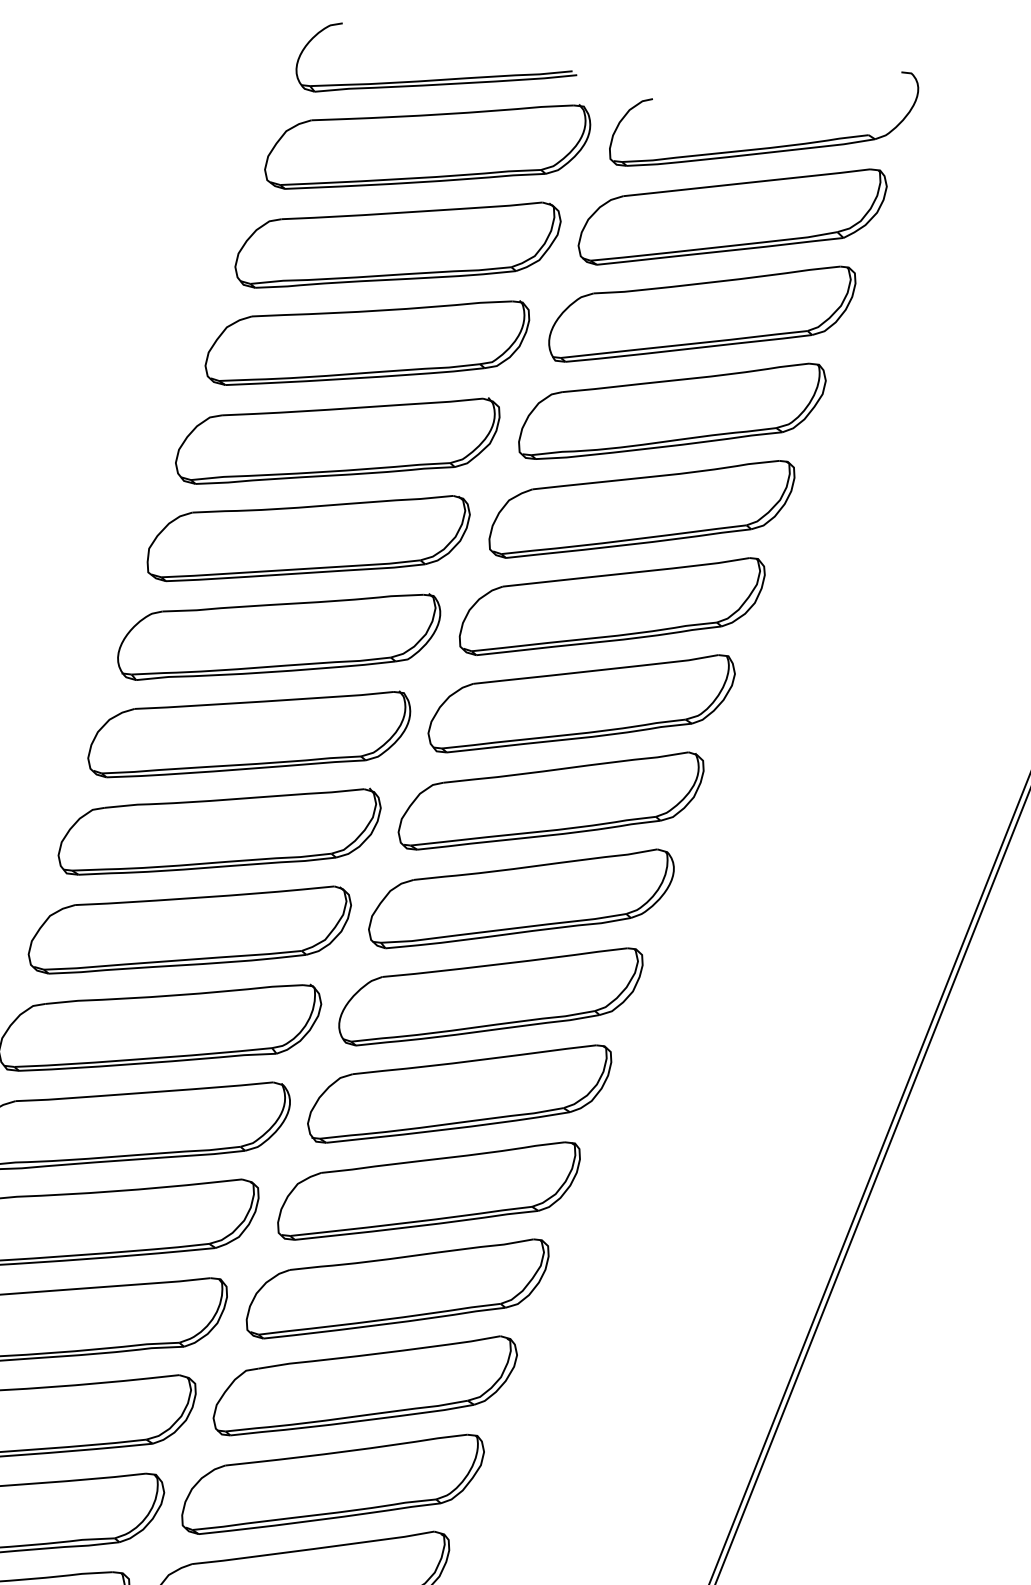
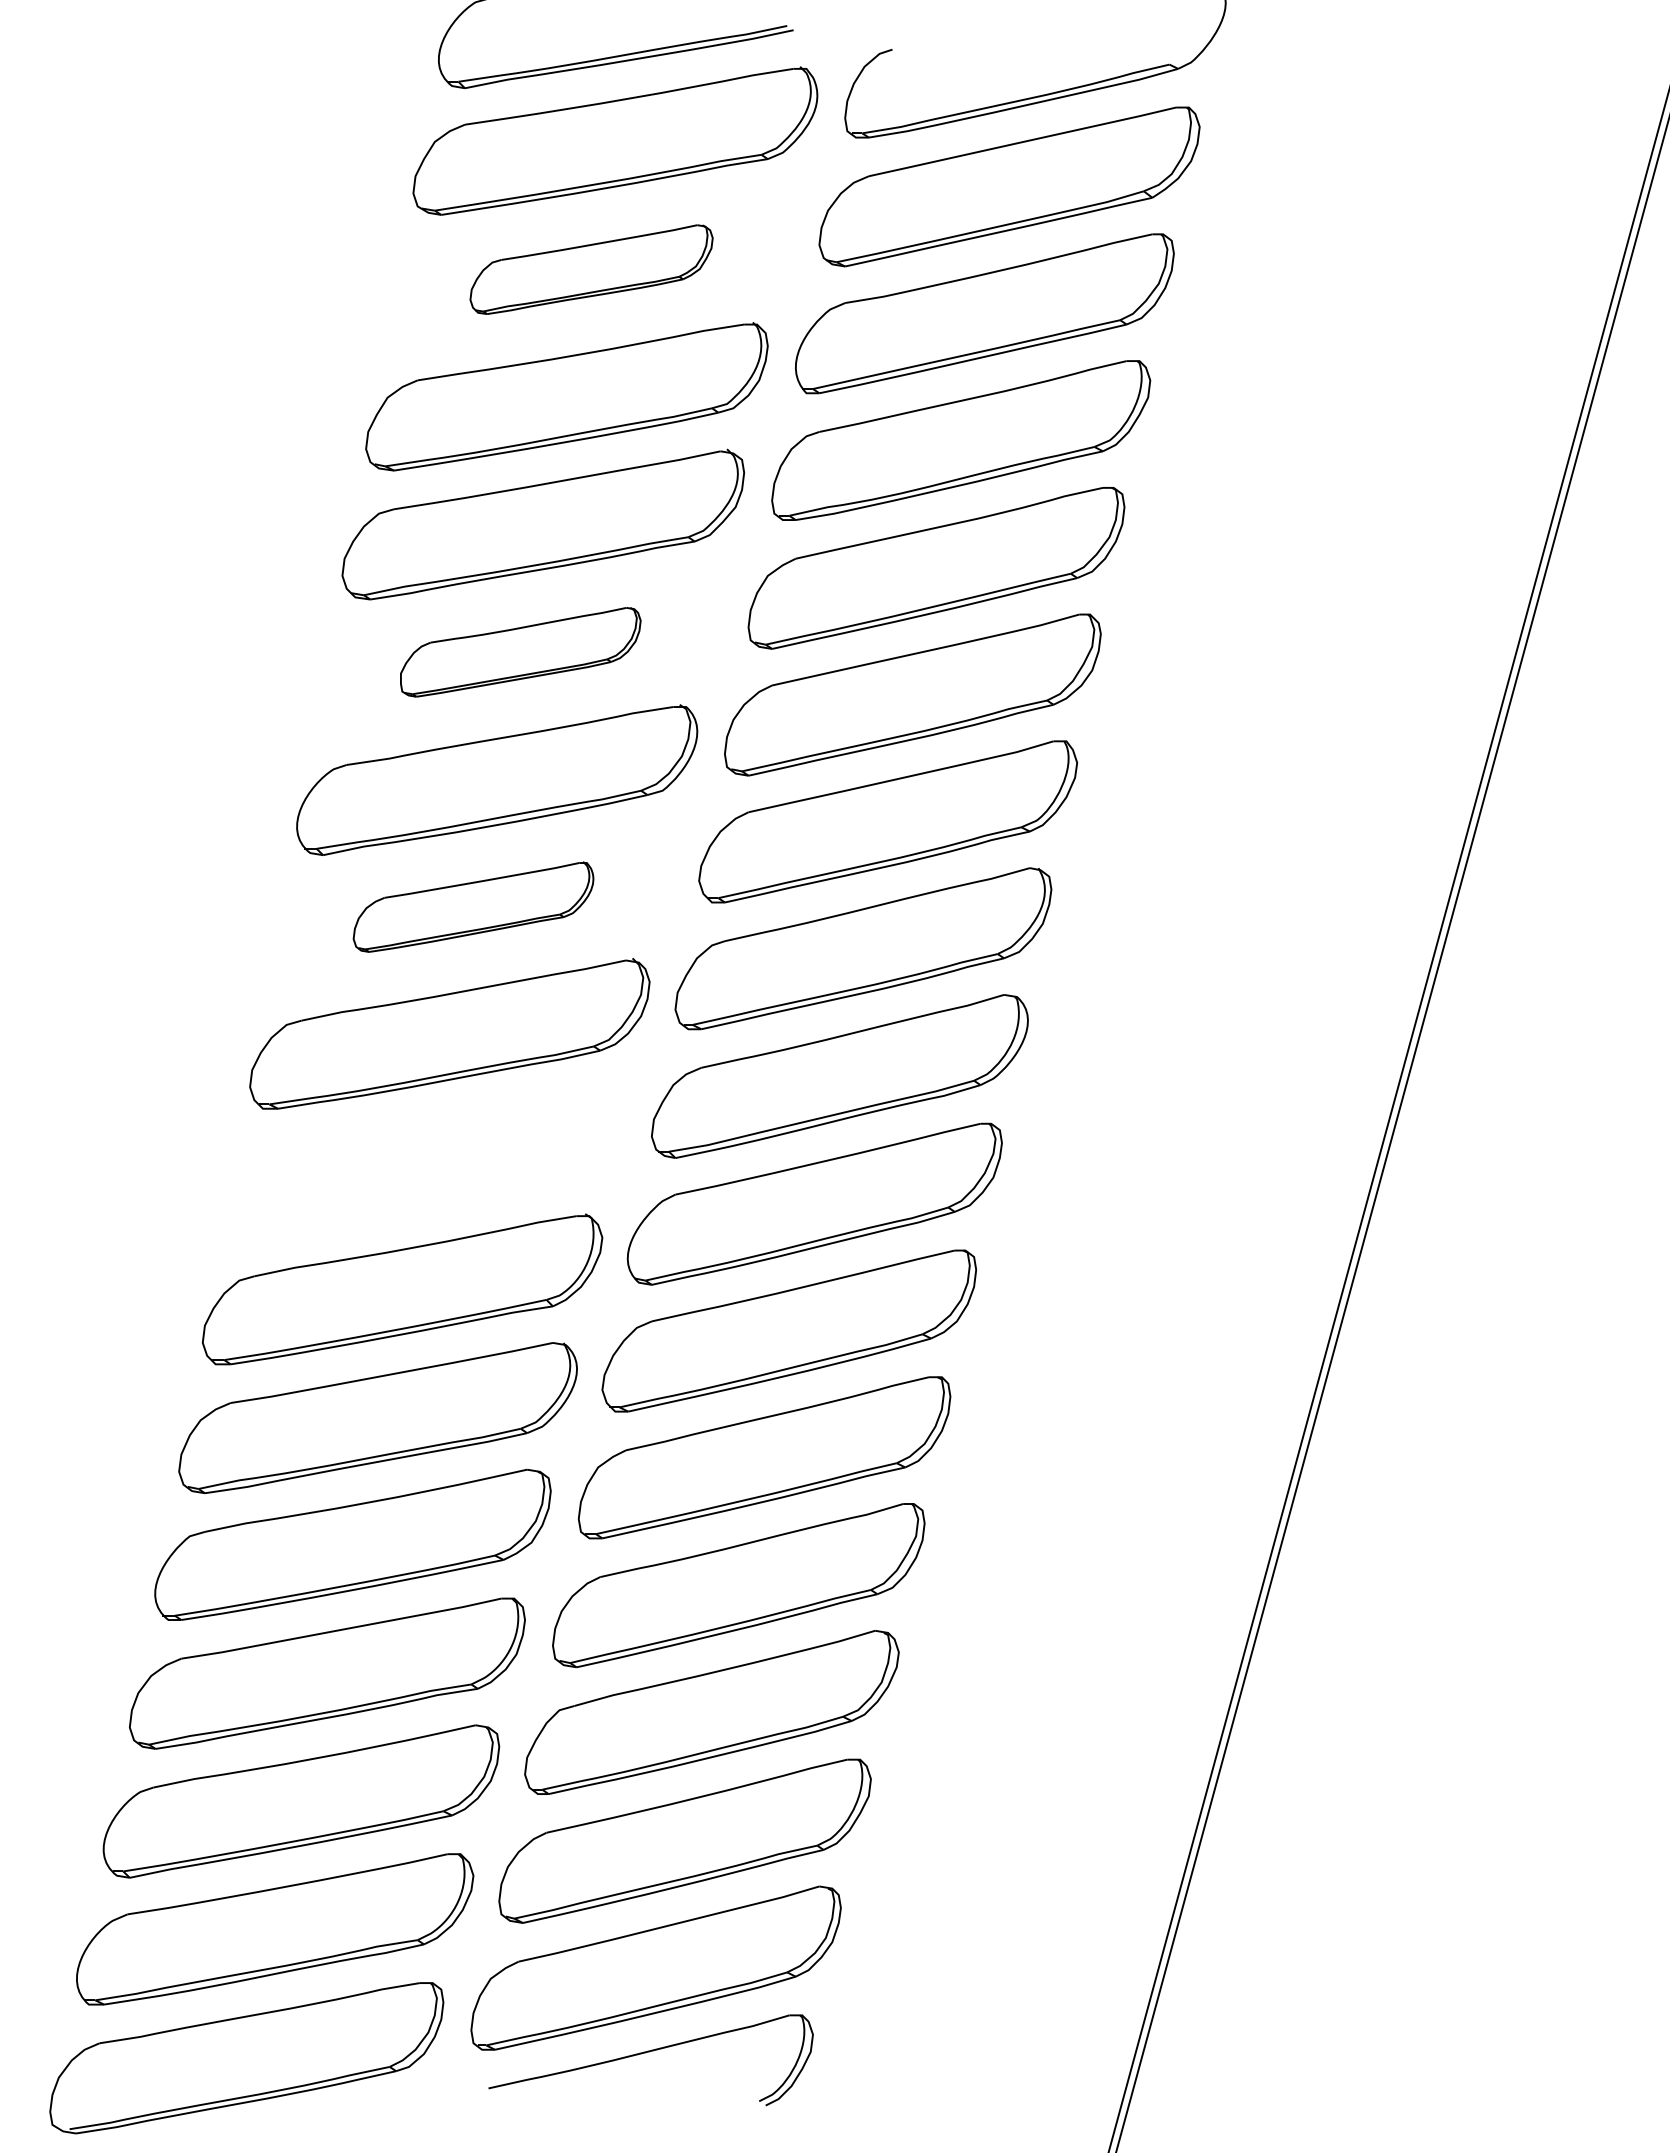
part: (397, 244) -> (591, 269), size x0.6
part: (308, 538) -> (520, 652), size x0.6
part: (249, 733) -> (473, 906), size x0.6
part: (189, 929) -> (425, 1162), removed

